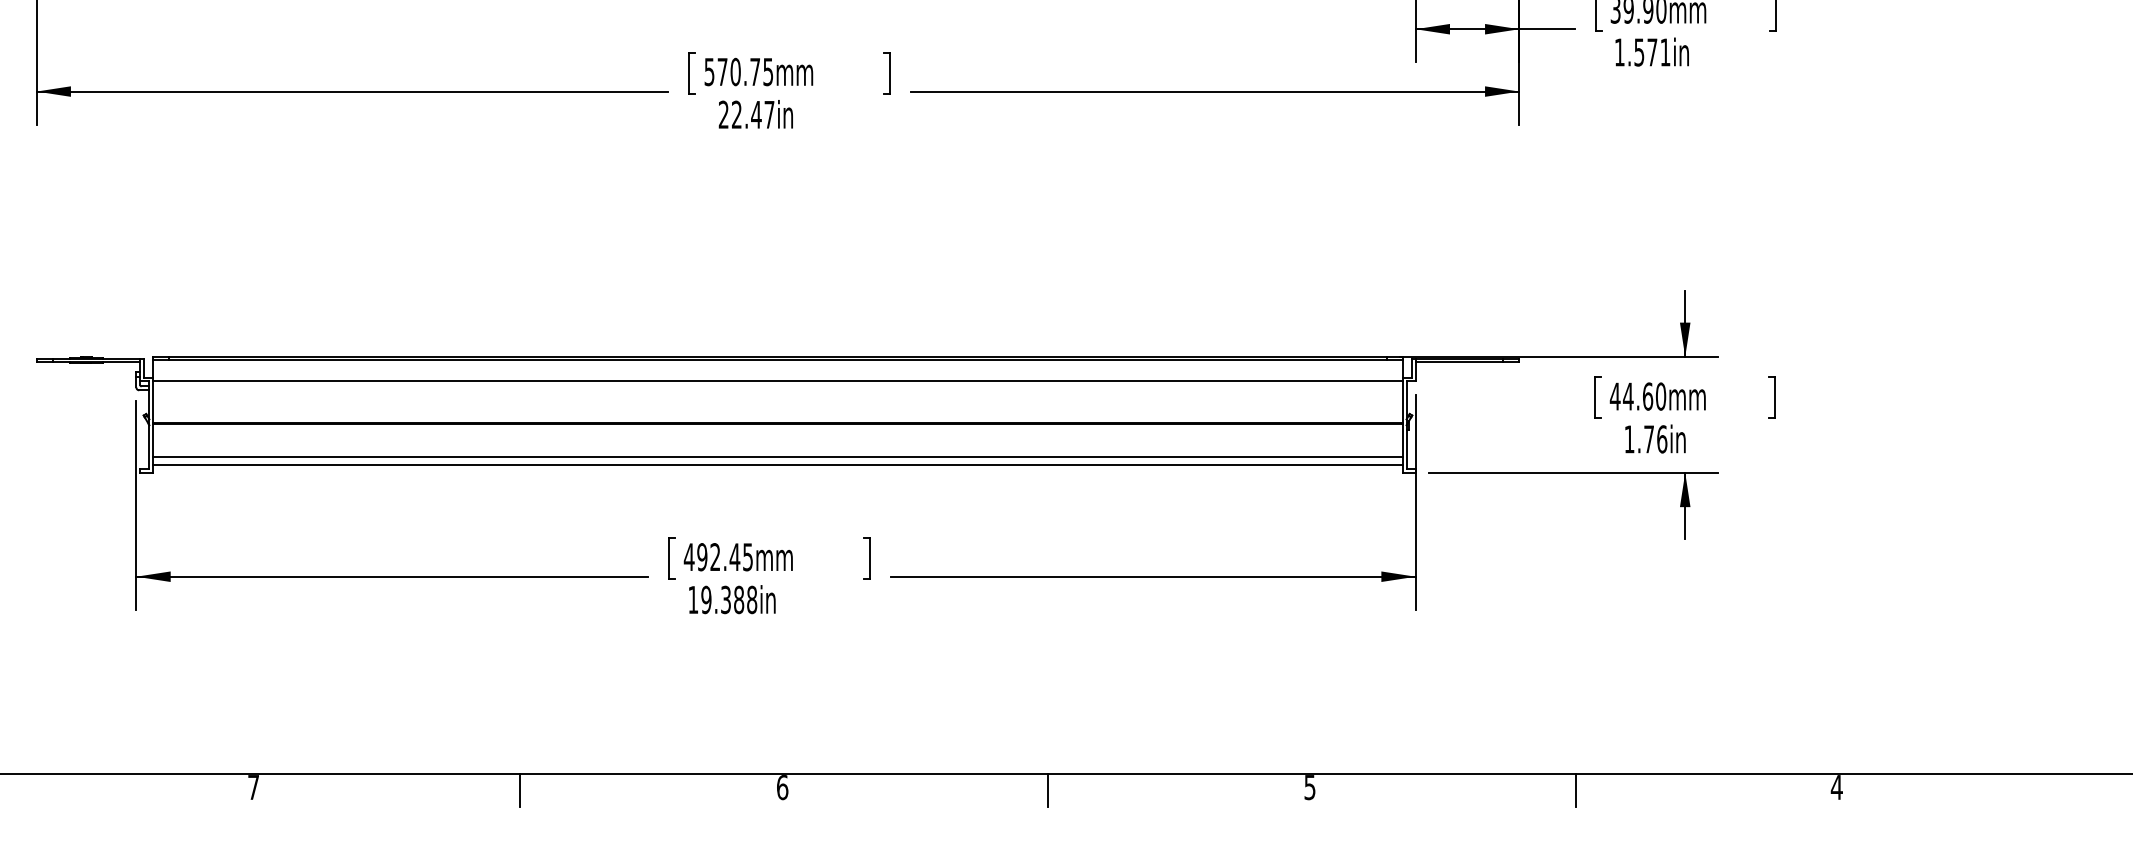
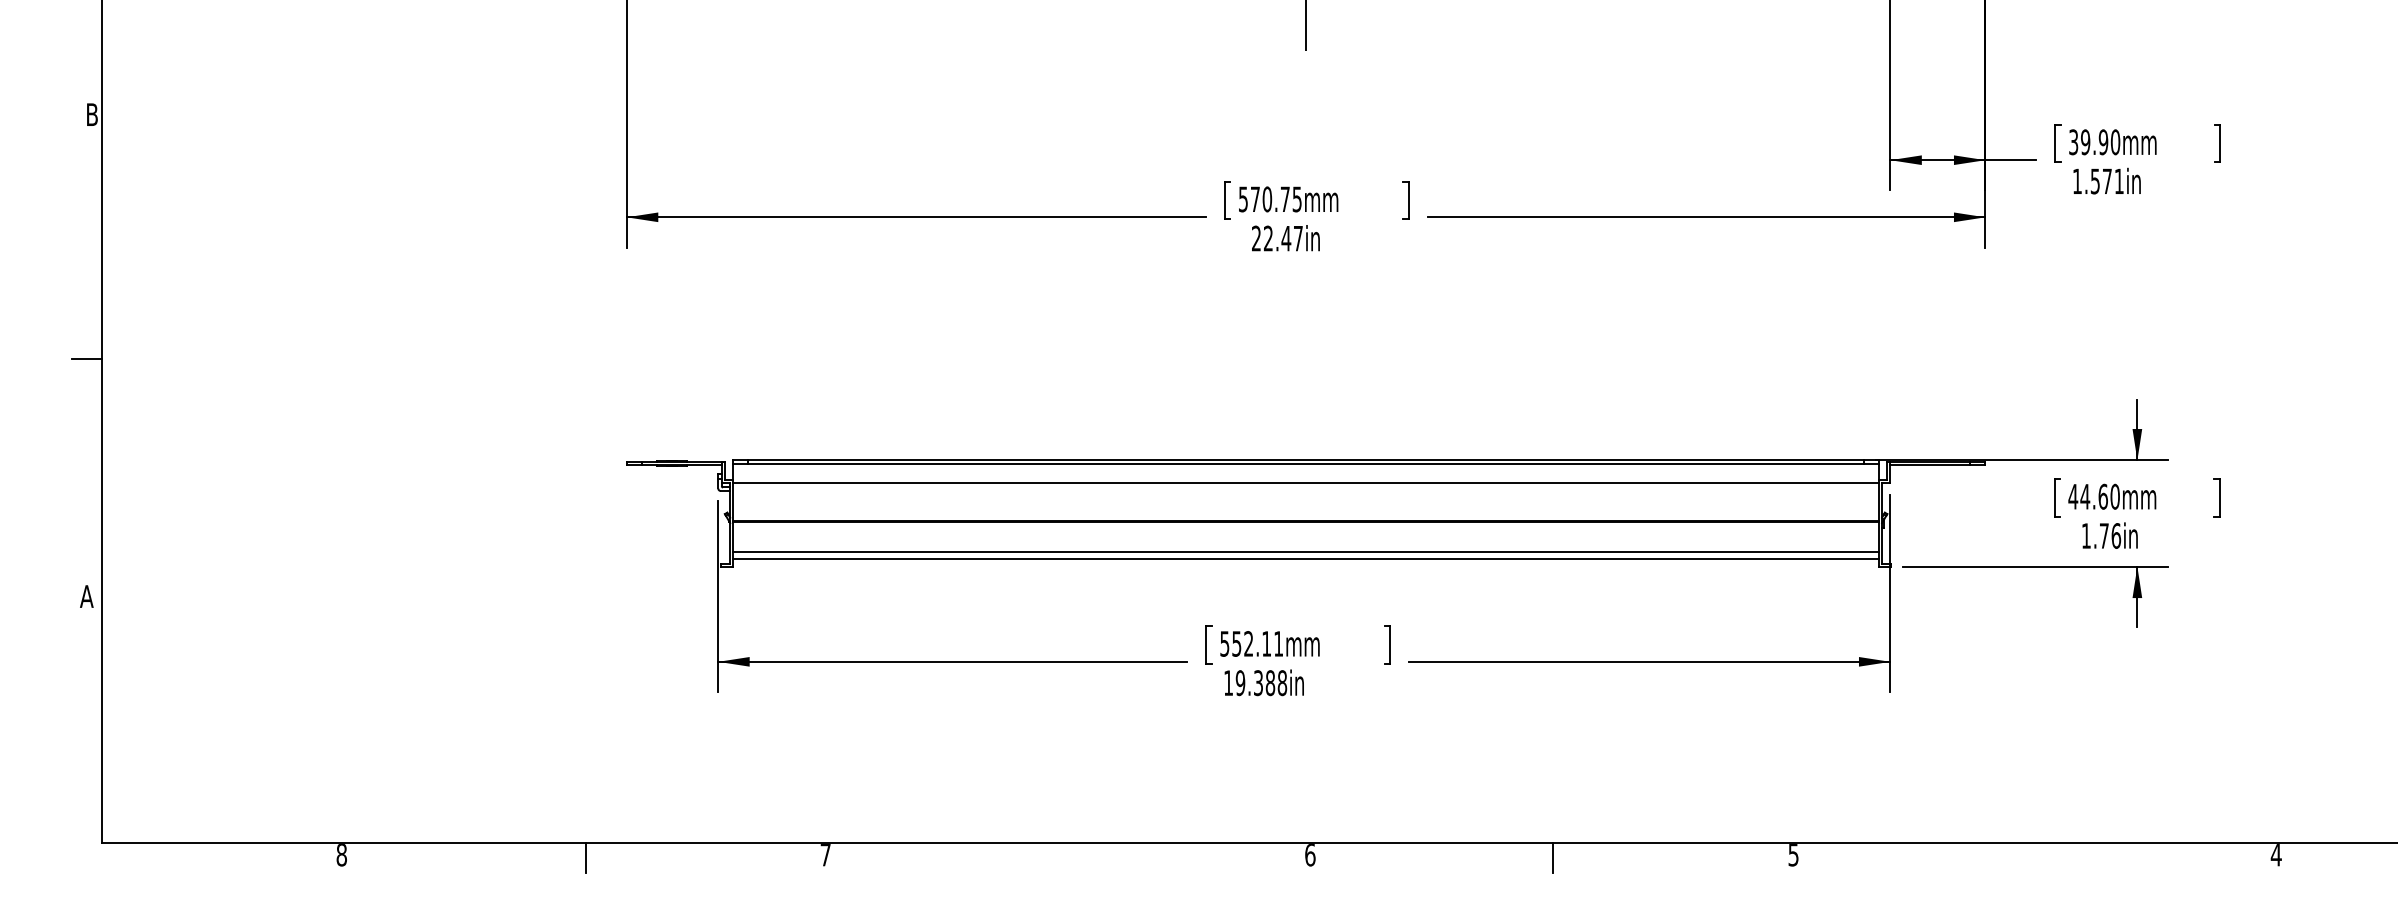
text: (717, 556) -> (1250, 643), 492.45mm -> 552.11mm
line: (519, 790) -> (1069, 857), removed
line: (1575, 790) -> (2036, 857), removed

